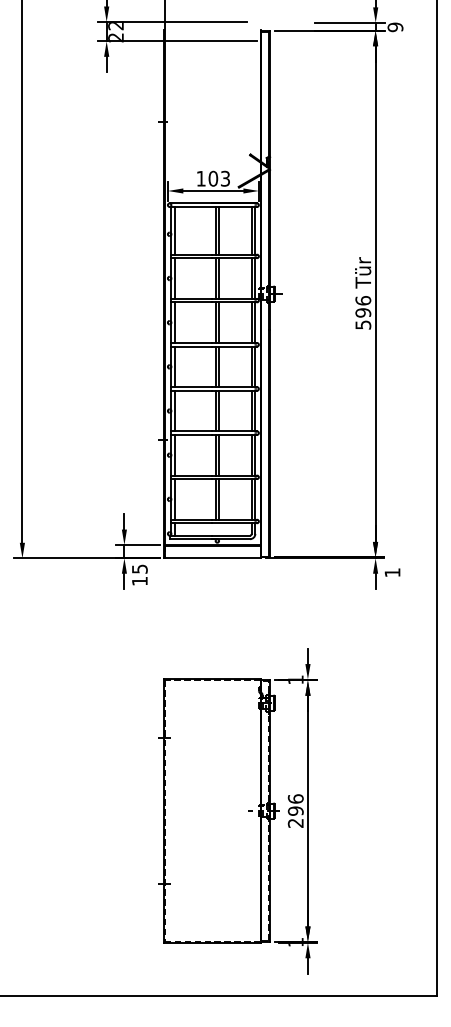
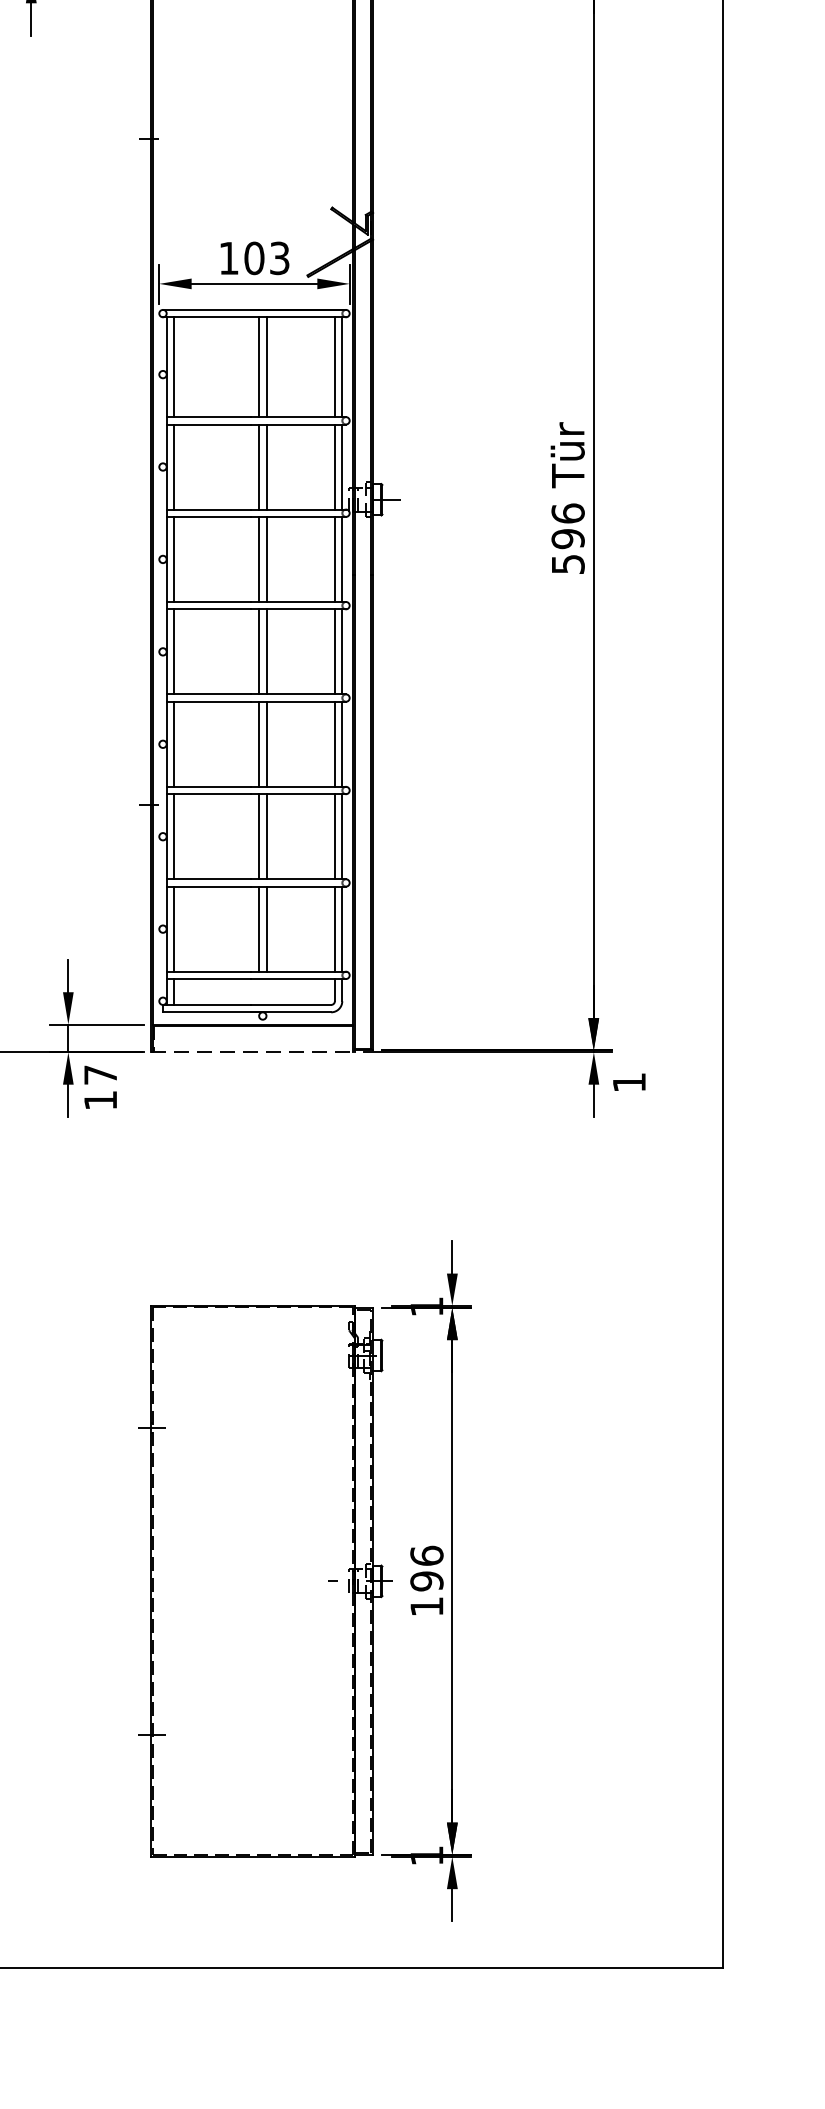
line: (212, 558) -> (252, 1052), solid -> dashed
text: (139, 568) -> (99, 1073), 15 -> 17
text: (295, 823) -> (426, 1607), 296 -> 196

